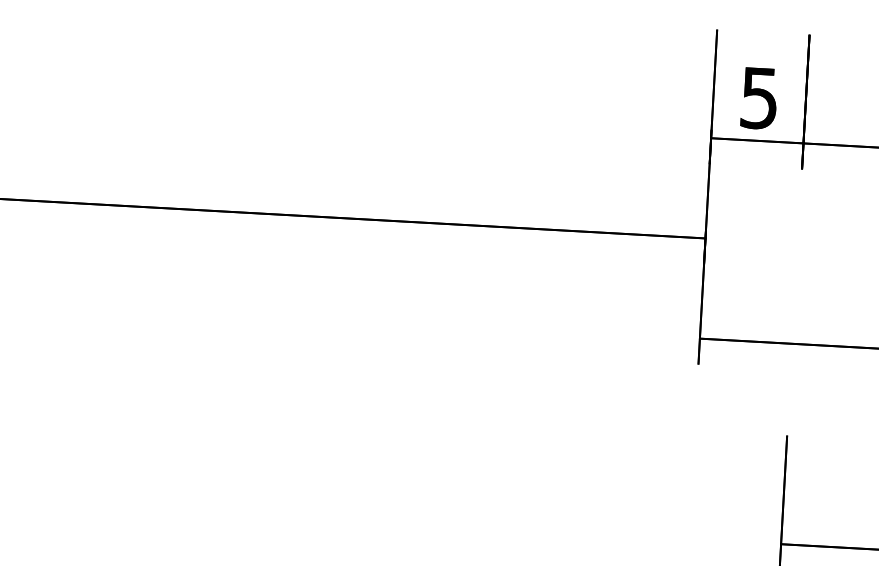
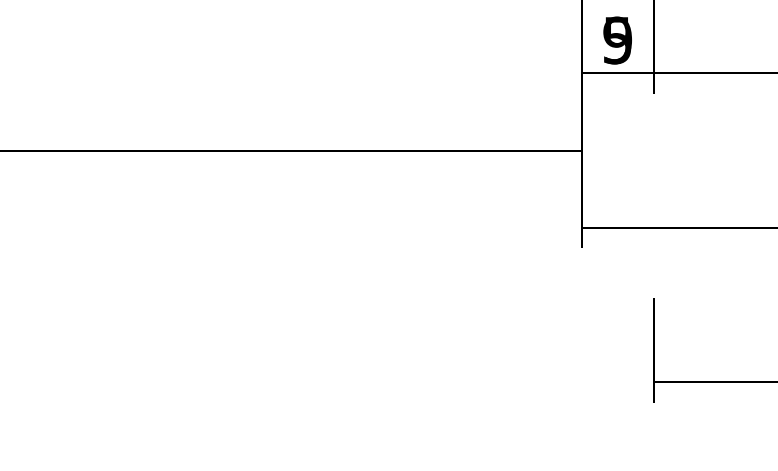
text: (759, 98) -> (617, 40), 5 -> 9

